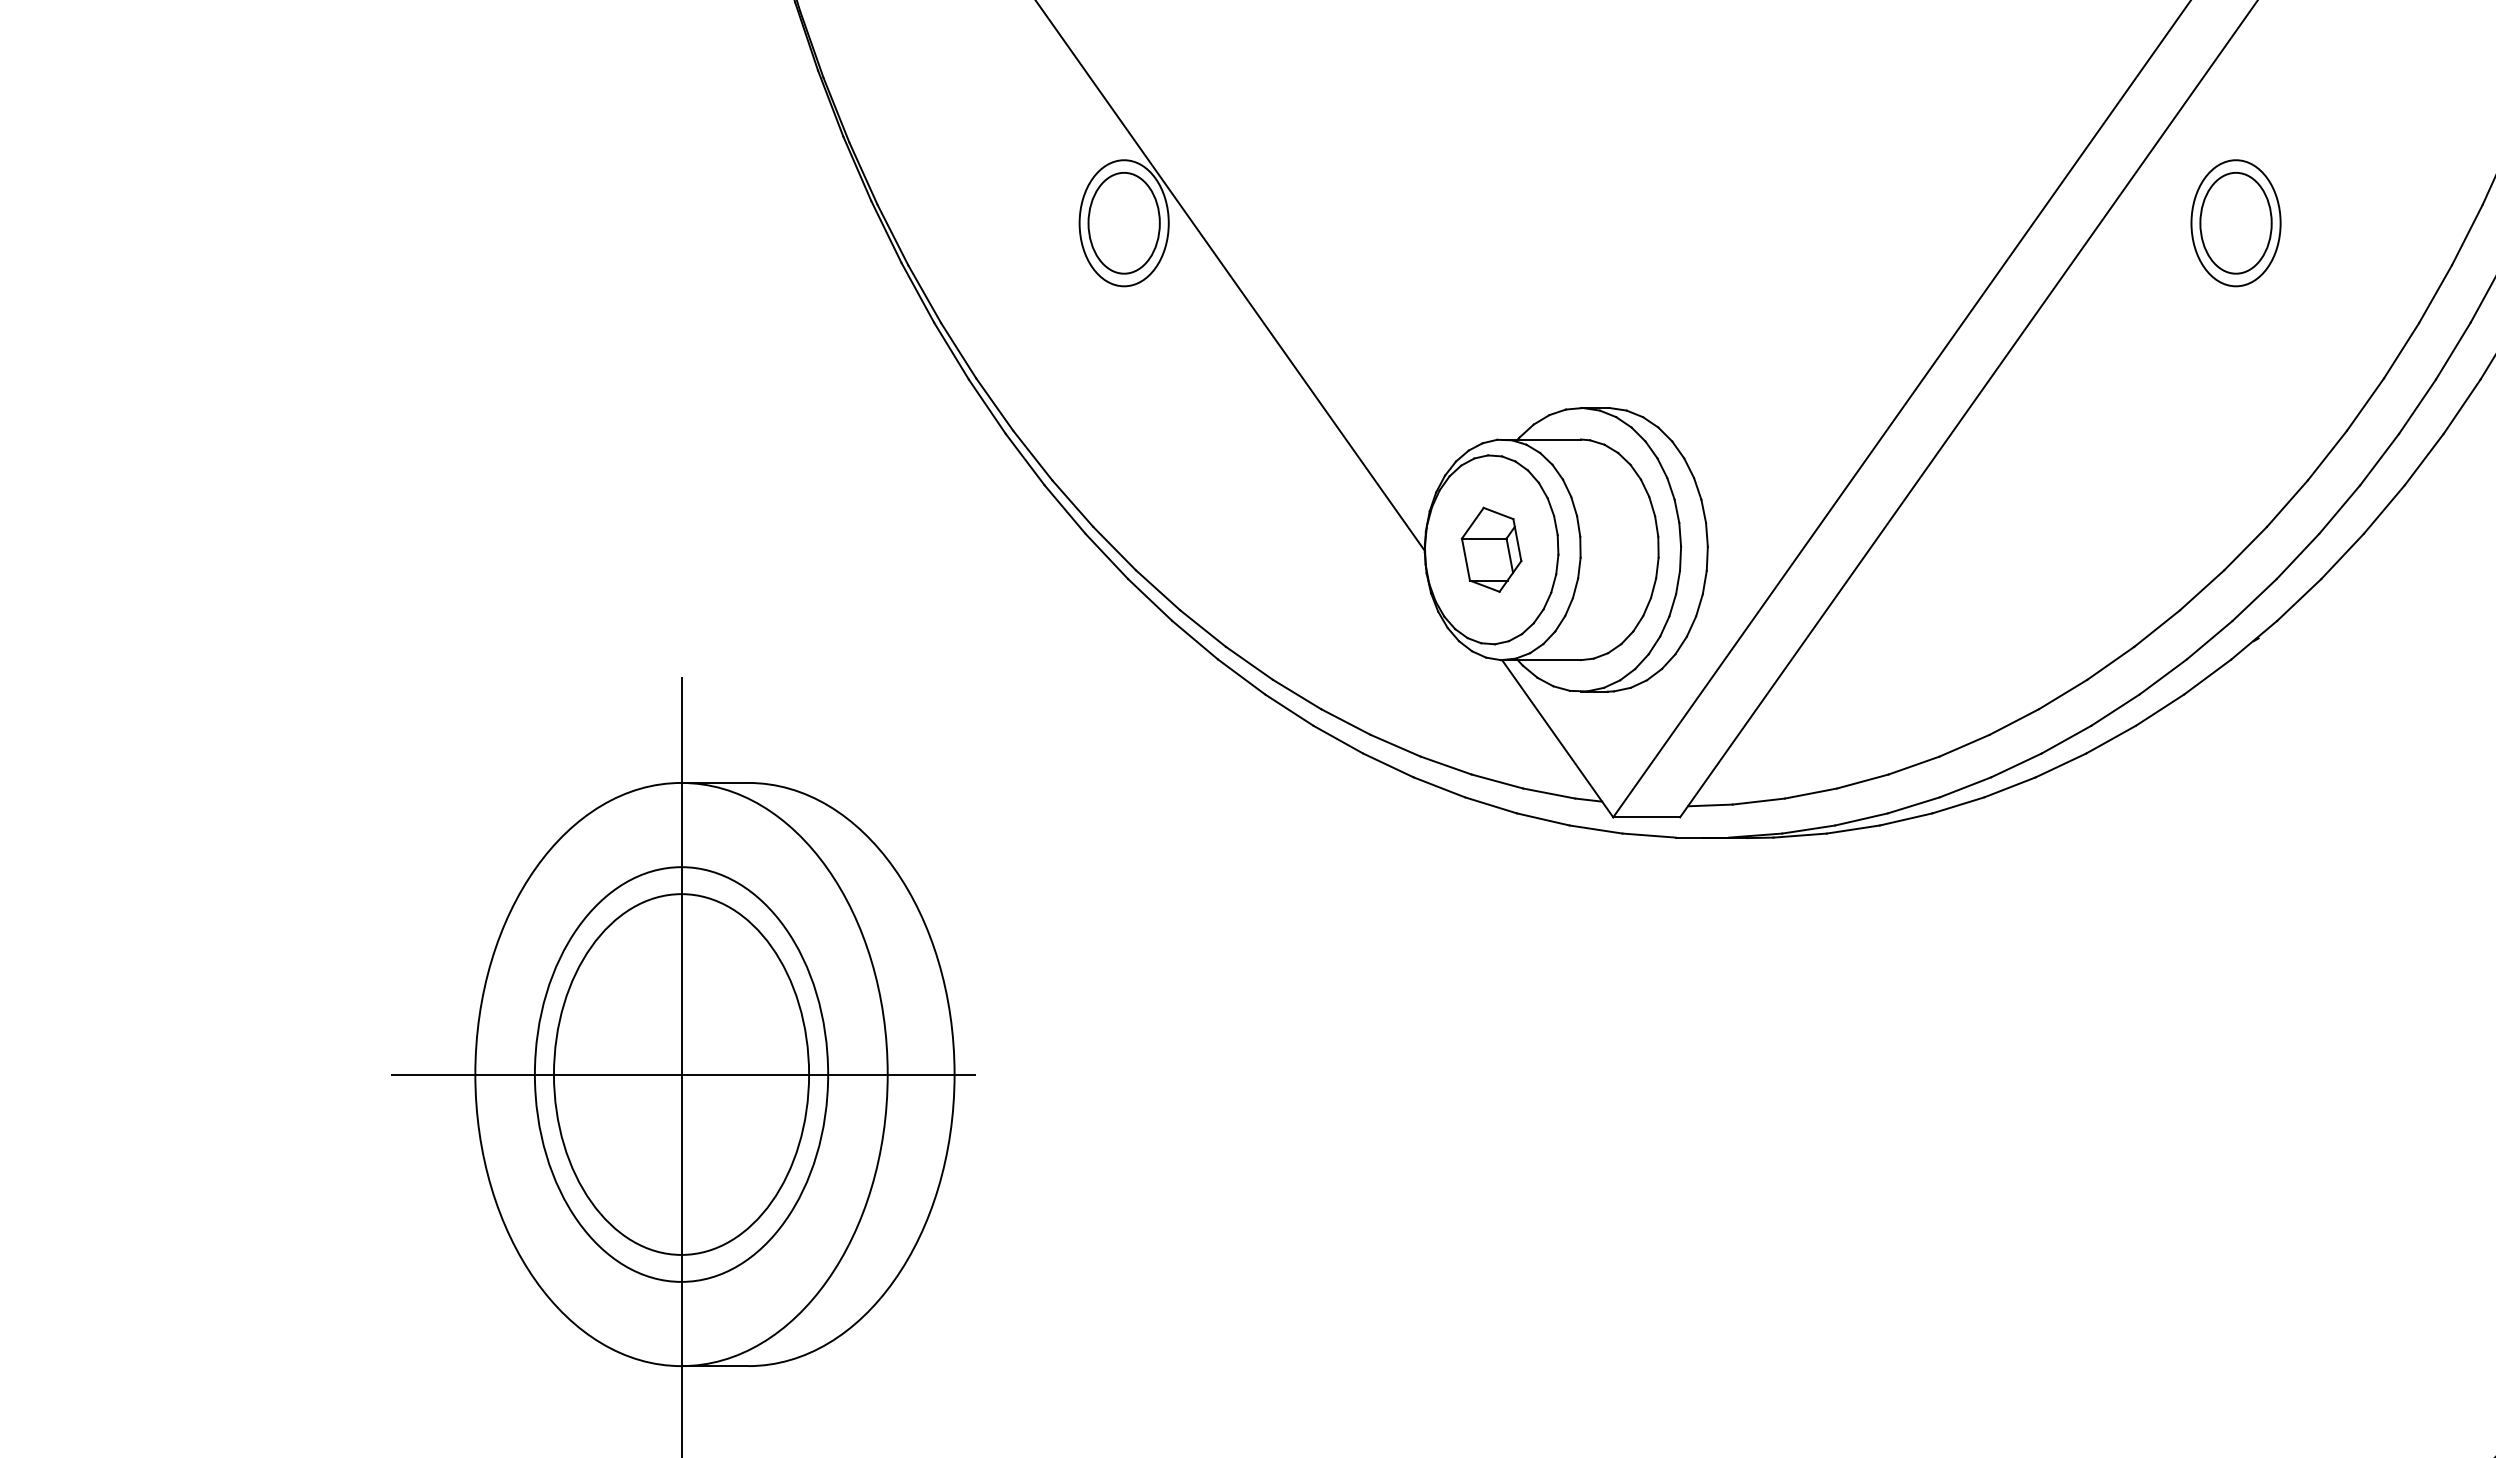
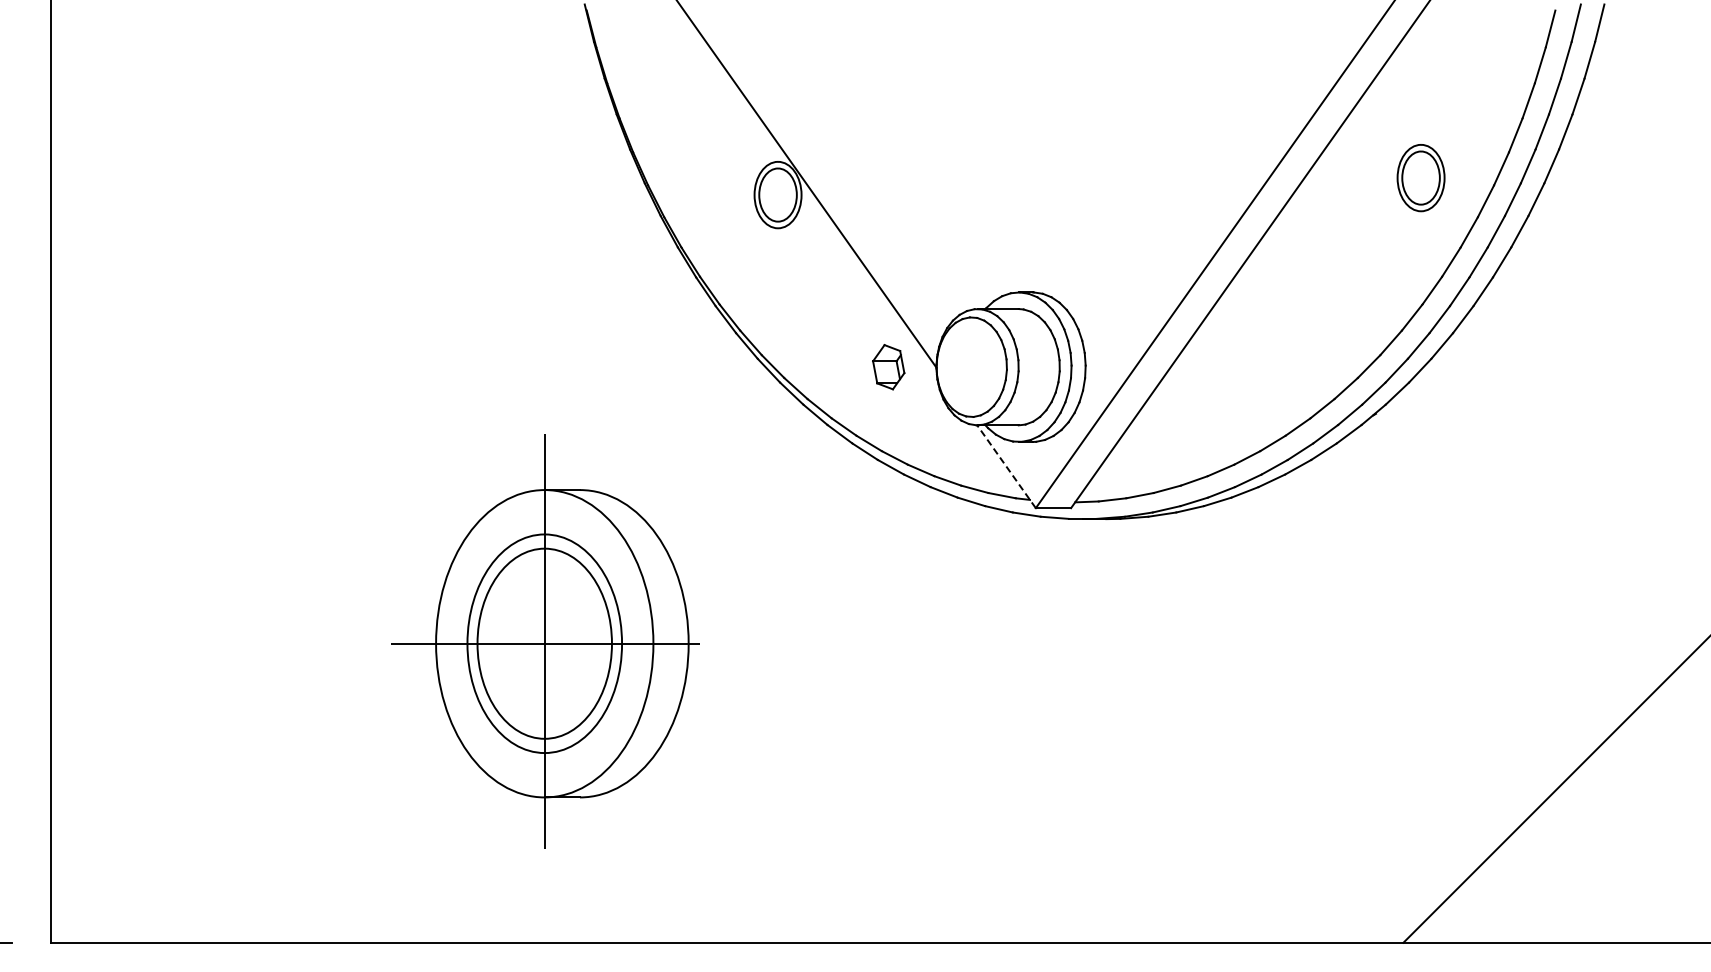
part: (2234, 224) -> (1420, 178), moved
part: (1491, 550) -> (888, 367), moved
line: (1557, 738) -> (1006, 466), solid -> dashed

